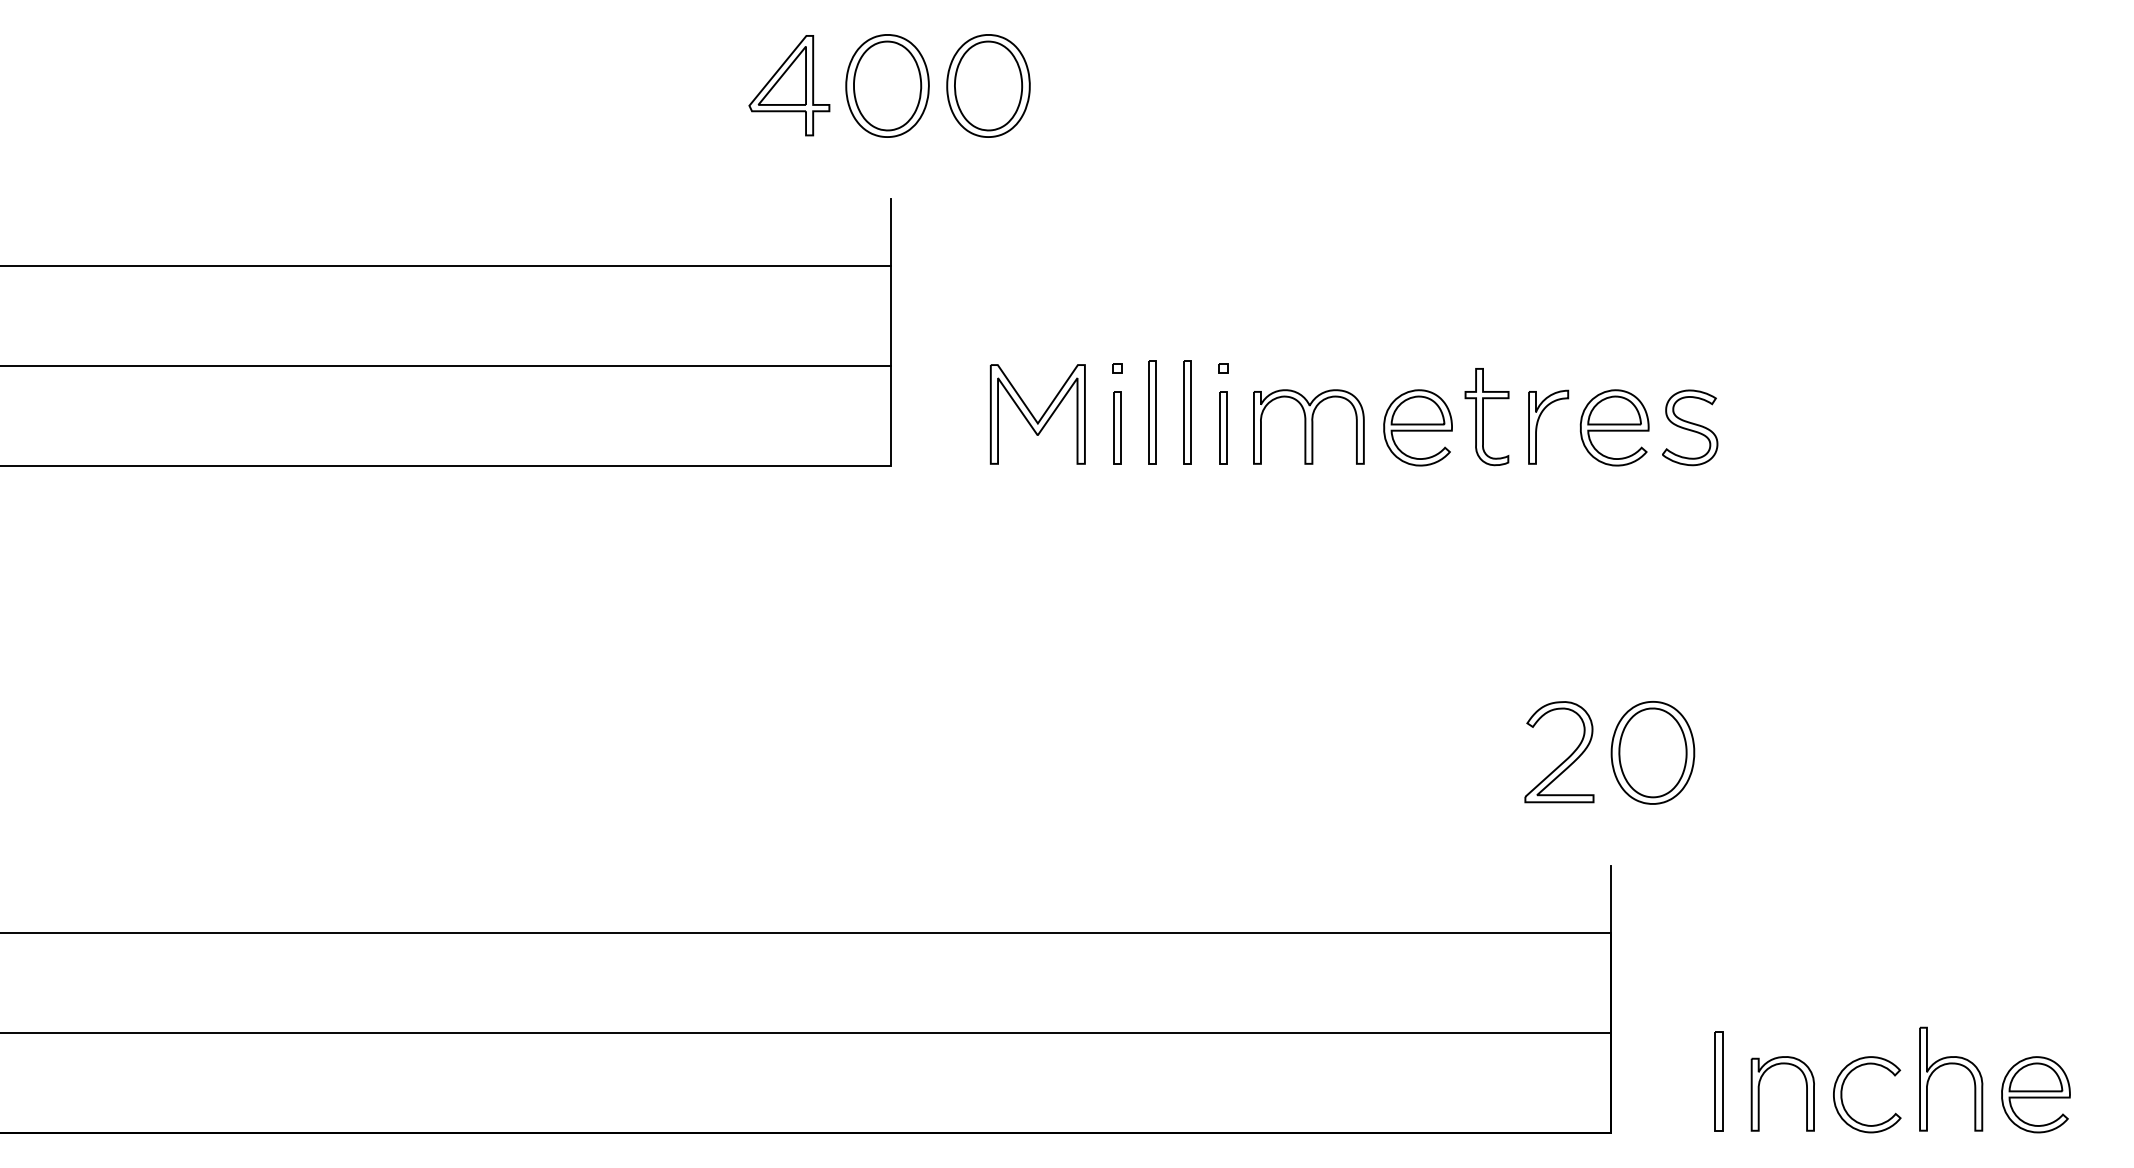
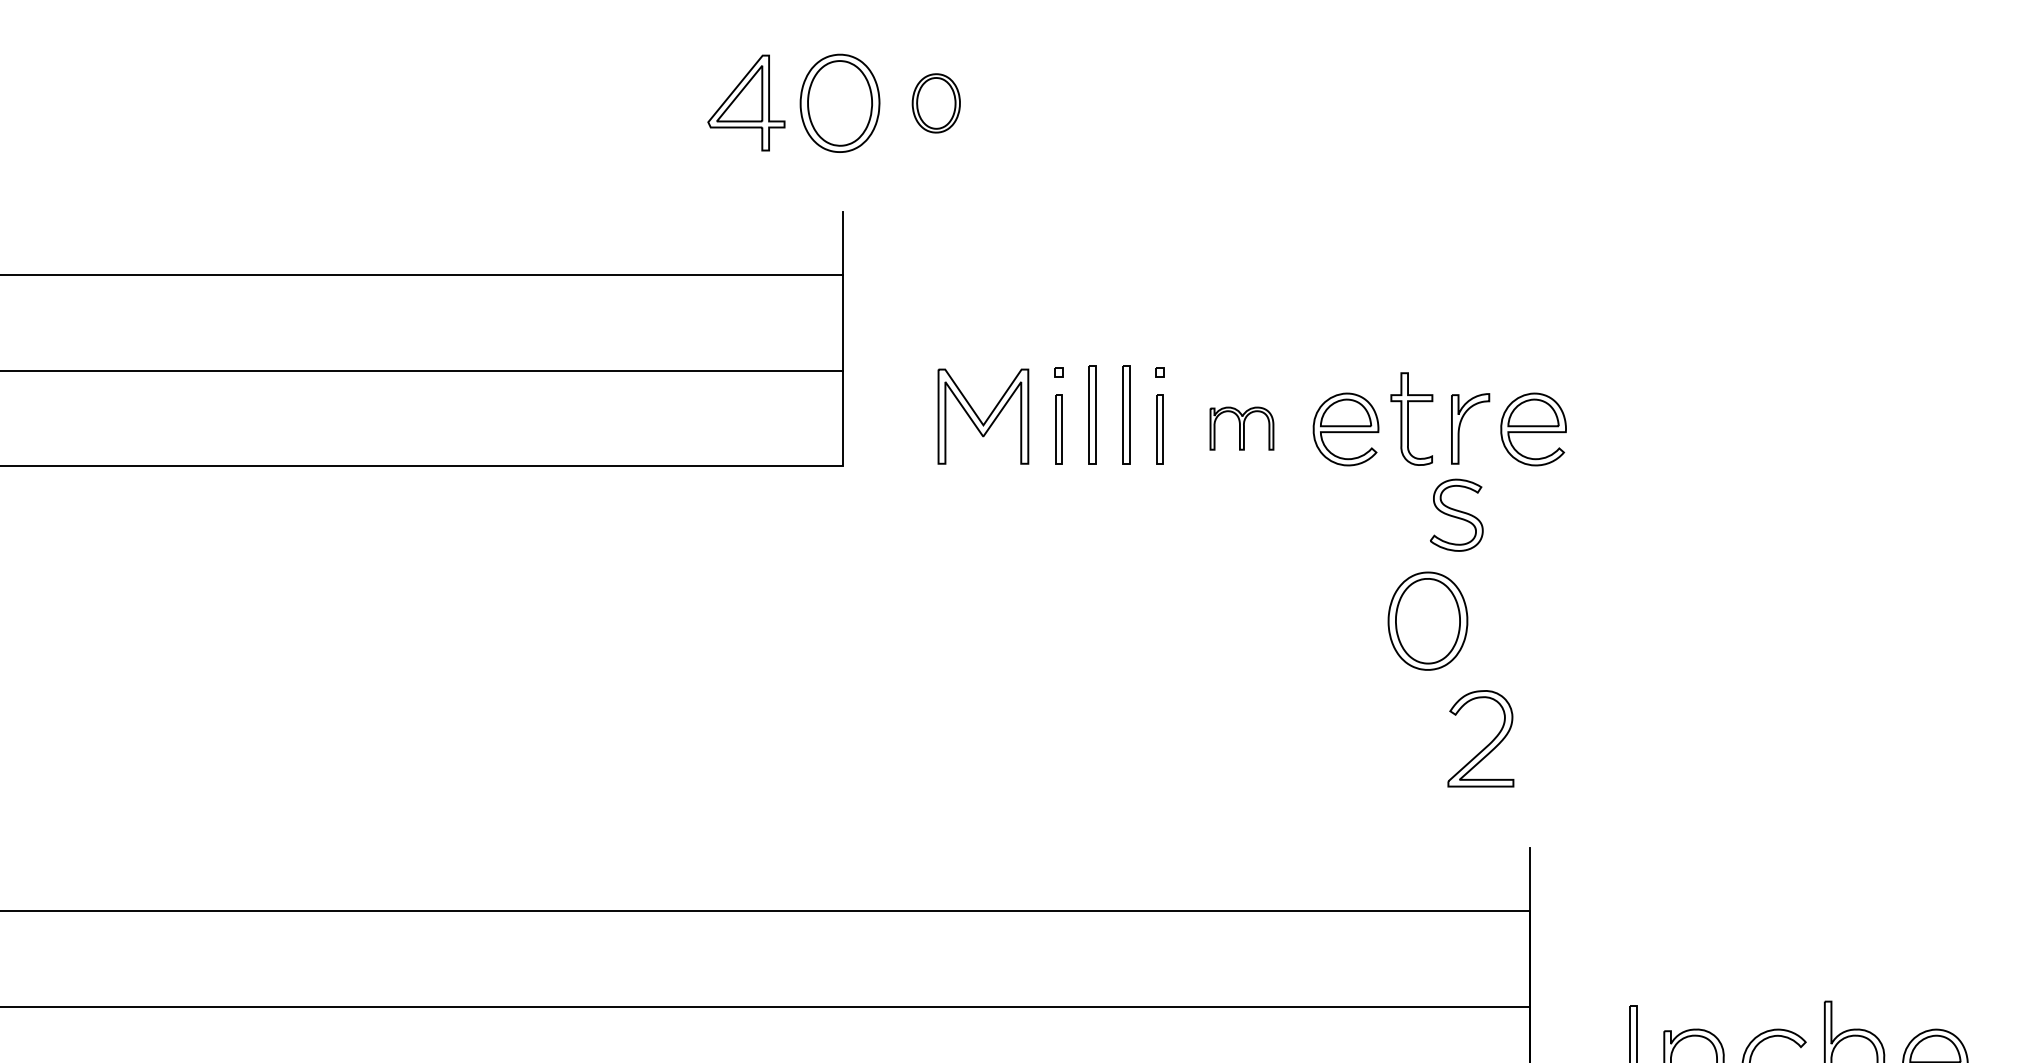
part: (988, 85) -> (936, 102), size x0.6
part: (1308, 426) -> (1241, 428), size x0.6
part: (1690, 427) -> (1457, 514), moved
part: (1652, 752) -> (1427, 620), moved

